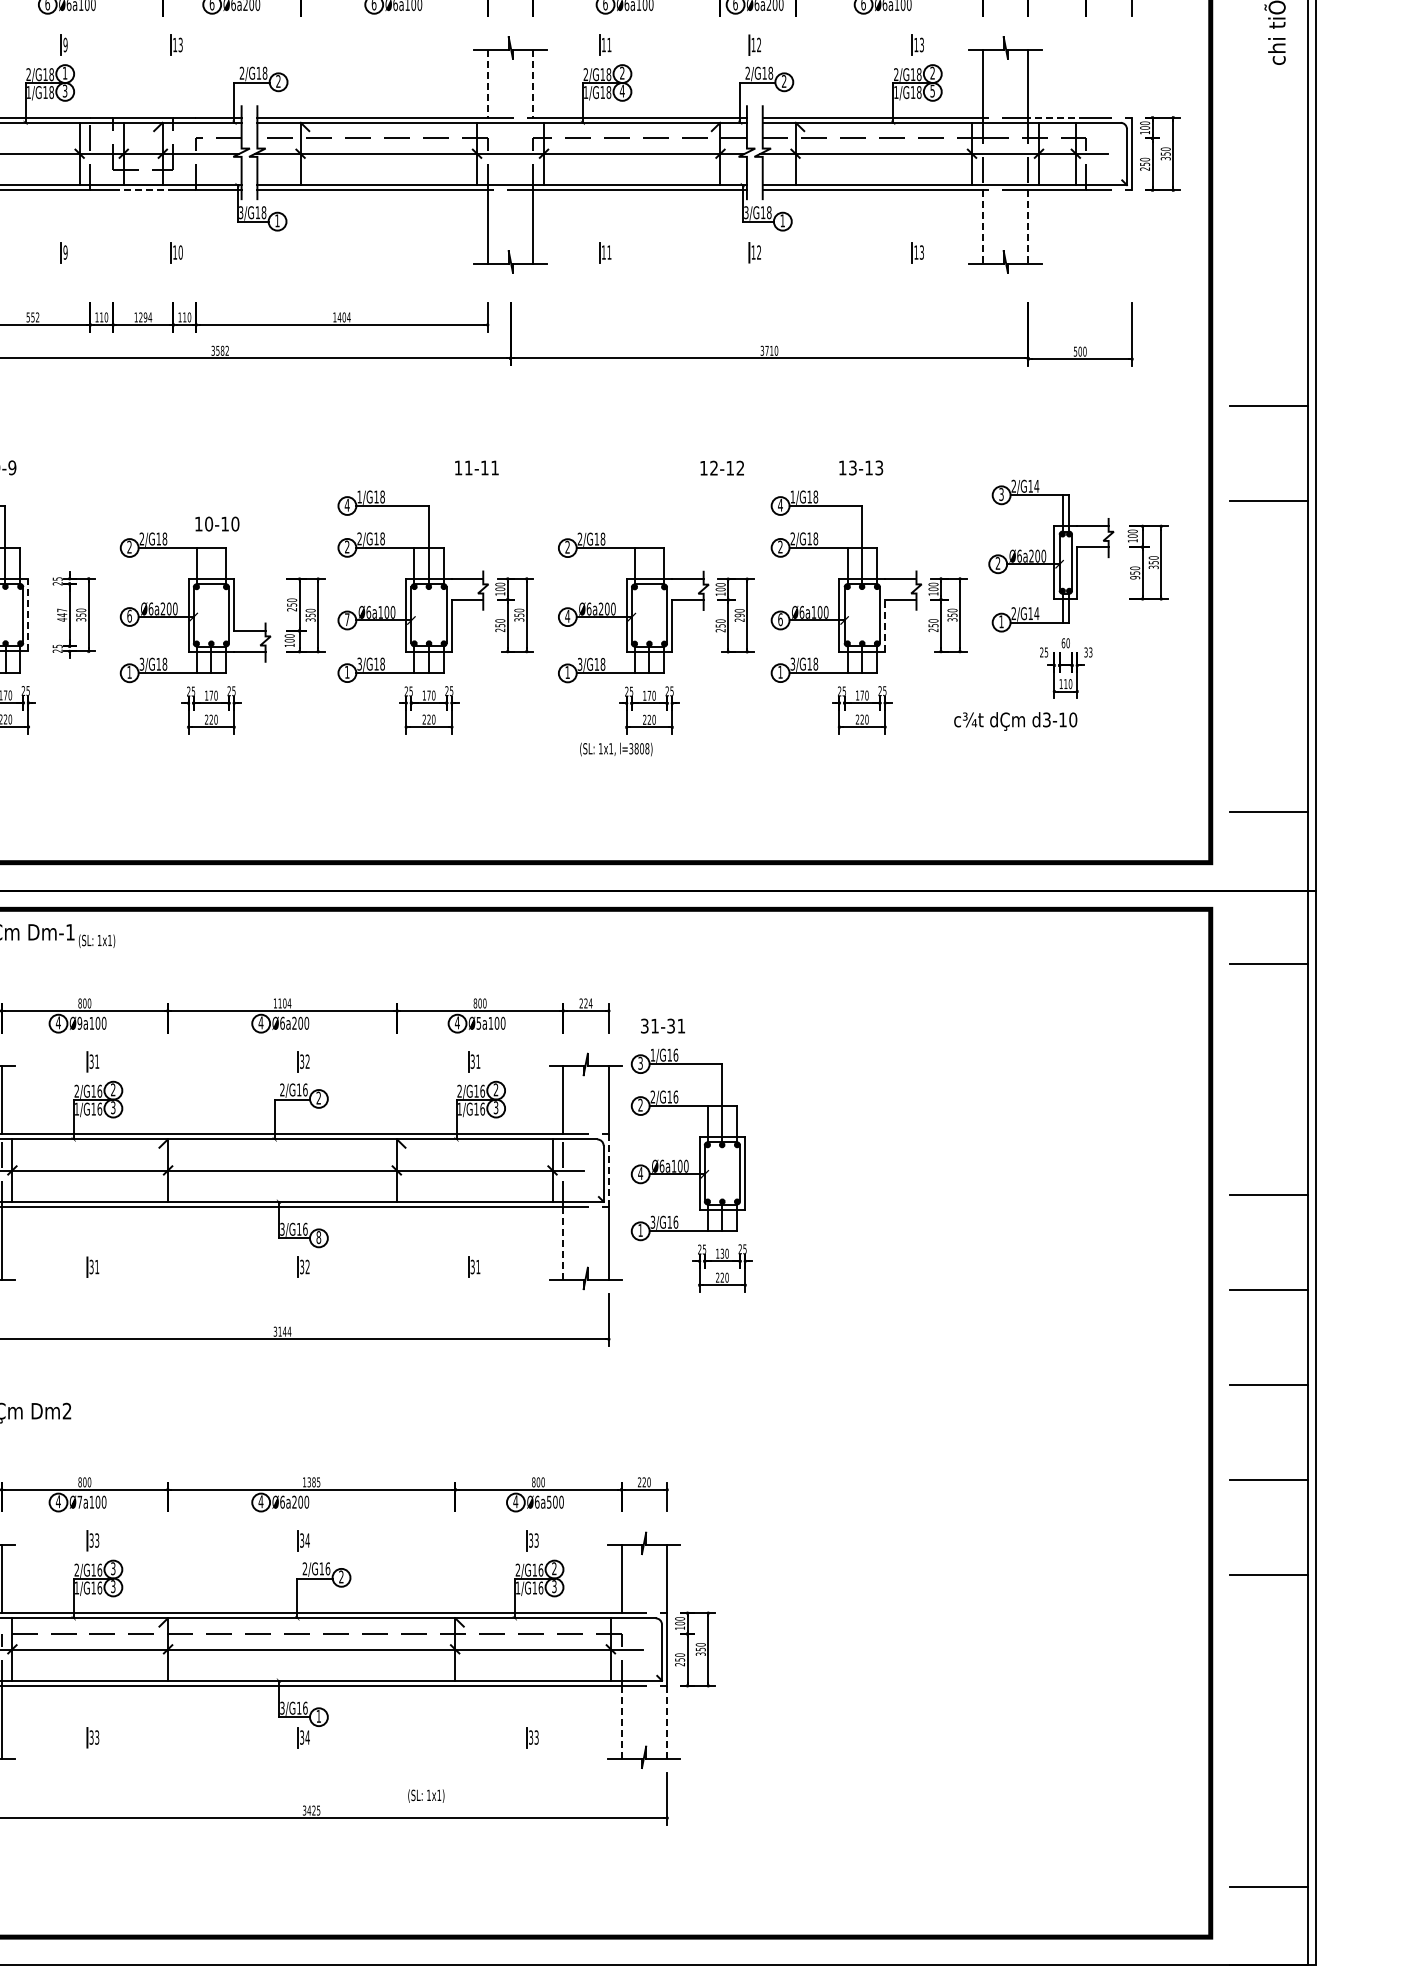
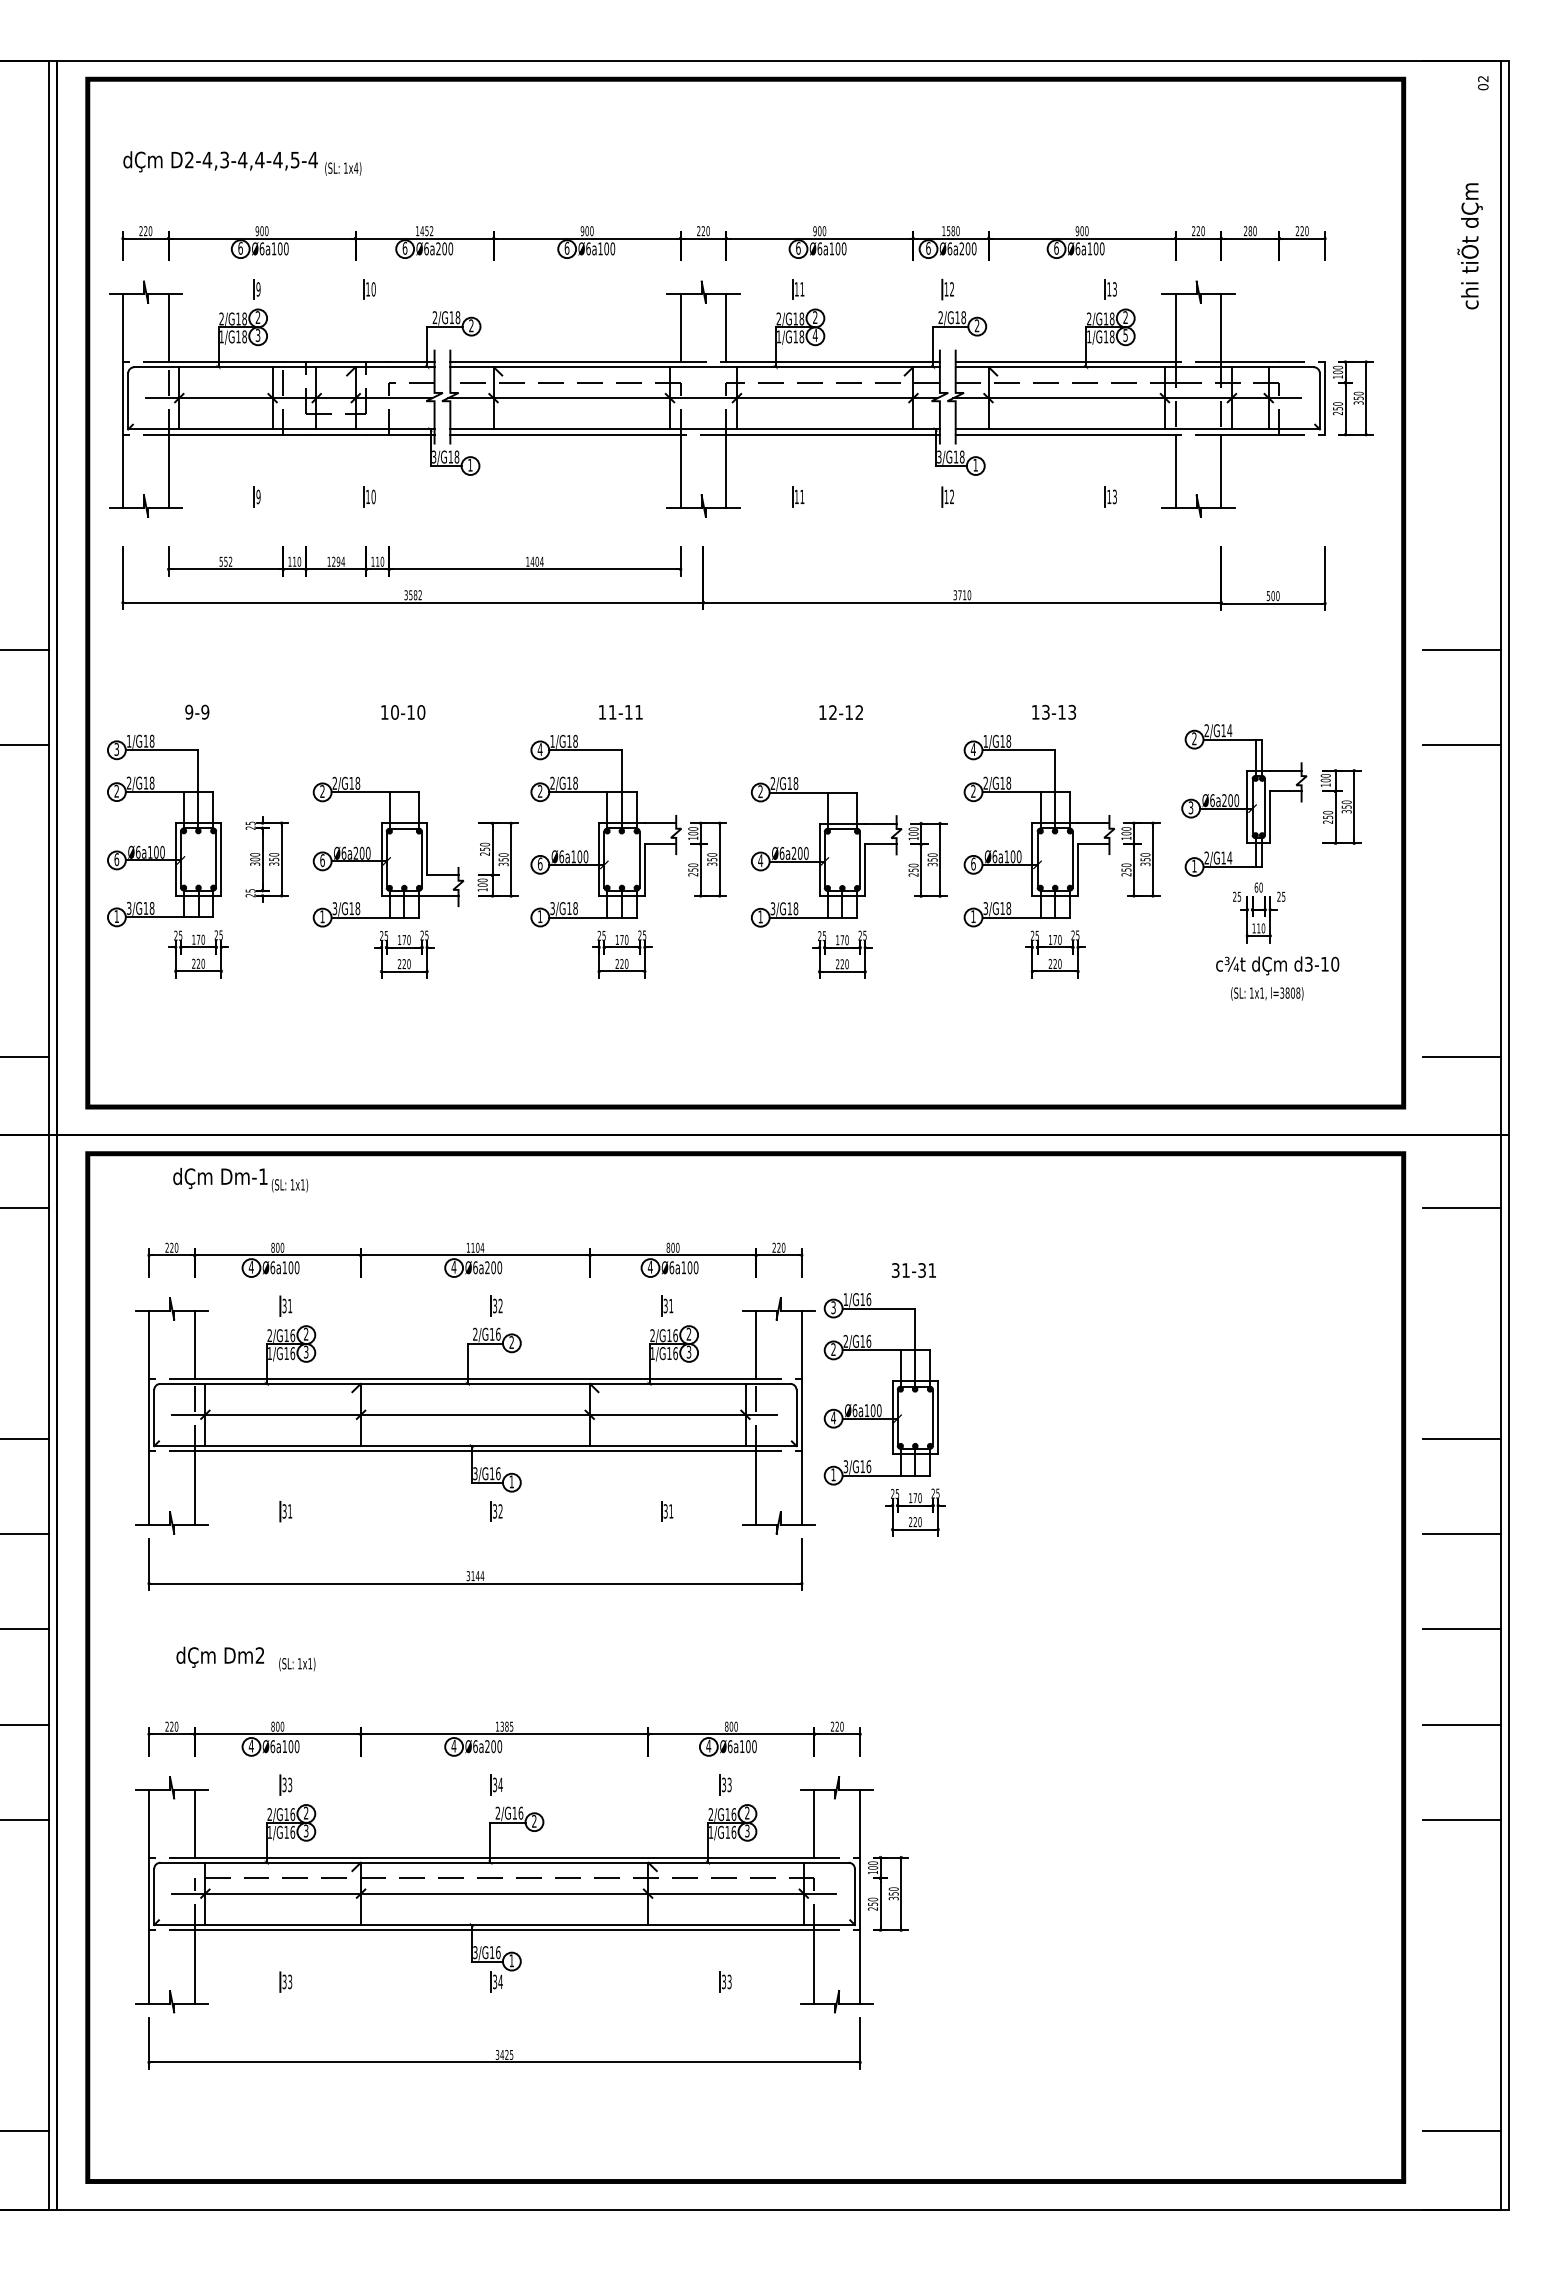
text: (180, 45) -> (373, 289), 13 -> 10
text: (64, 73) -> (257, 317), 1 -> 2
line: (487, 84) -> (680, 328), dashed -> solid
line: (533, 84) -> (726, 328), dashed -> solid
line: (1056, 118) -> (1249, 362), dashed -> solid
line: (143, 190) -> (336, 434), dashed -> solid
line: (982, 227) -> (1175, 471), dashed -> solid
line: (1028, 227) -> (1221, 471), dashed -> solid
text: (476, 468) -> (620, 712), moved
text: (721, 468) -> (840, 712), moved
text: (1001, 495) -> (1194, 739), 3 -> 2
text: (217, 524) -> (403, 712), moved
text: (997, 564) -> (1190, 808), 2 -> 3
text: (1135, 577) -> (1328, 821), 950 -> 250
line: (28, 614) -> (221, 858), dashed -> solid
text: (62, 615) -> (255, 859), 447 -> 300
text: (739, 618) -> (932, 862), 290 -> 350
text: (347, 619) -> (540, 863), 7 -> 6
line: (885, 625) -> (1078, 869), dashed -> solid
text: (1088, 652) -> (1281, 896), 33 -> 25
text: (1015, 721) -> (1277, 965), moved
text: (616, 749) -> (1267, 993), moved
text: (590, 1003) -> (783, 1247), 224 -> 220
text: (79, 1023) -> (272, 1267), Ø9a100 -> Ø6a100
text: (478, 1023) -> (671, 1267), Ø5a100 -> Ø6a100
text: (662, 1026) -> (913, 1270), moved
line: (608, 1171) -> (801, 1415), dashed -> solid
text: (318, 1237) -> (511, 1481), 8 -> 1
line: (563, 1244) -> (756, 1488), dashed -> solid
text: (722, 1254) -> (915, 1498), 130 -> 170
text: (79, 1502) -> (272, 1746), Ø7a100 -> Ø6a100
text: (549, 1502) -> (742, 1746), Ø6a500 -> Ø6a100
text: (113, 1569) -> (306, 1813), 3 -> 2
line: (621, 1722) -> (814, 1966), dashed -> solid
line: (667, 1722) -> (860, 1966), dashed -> solid
text: (426, 1796) -> (297, 1664), moved

